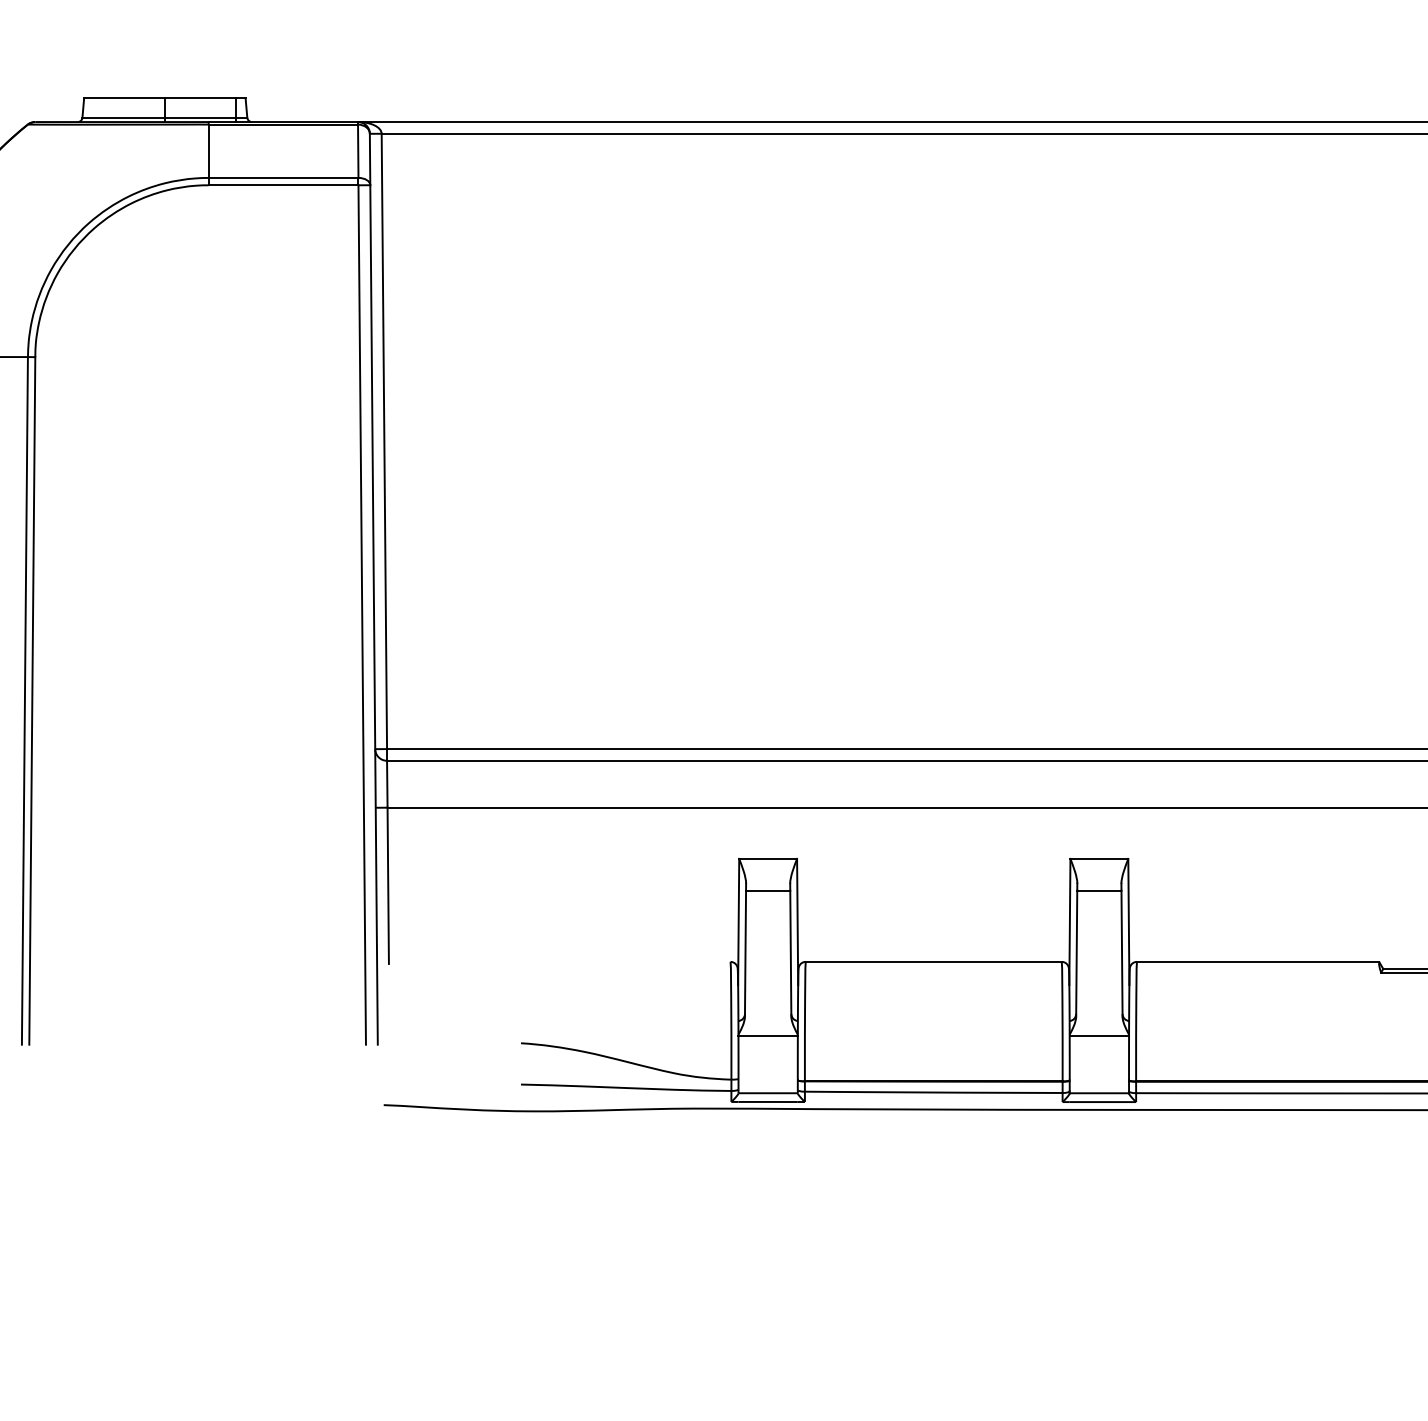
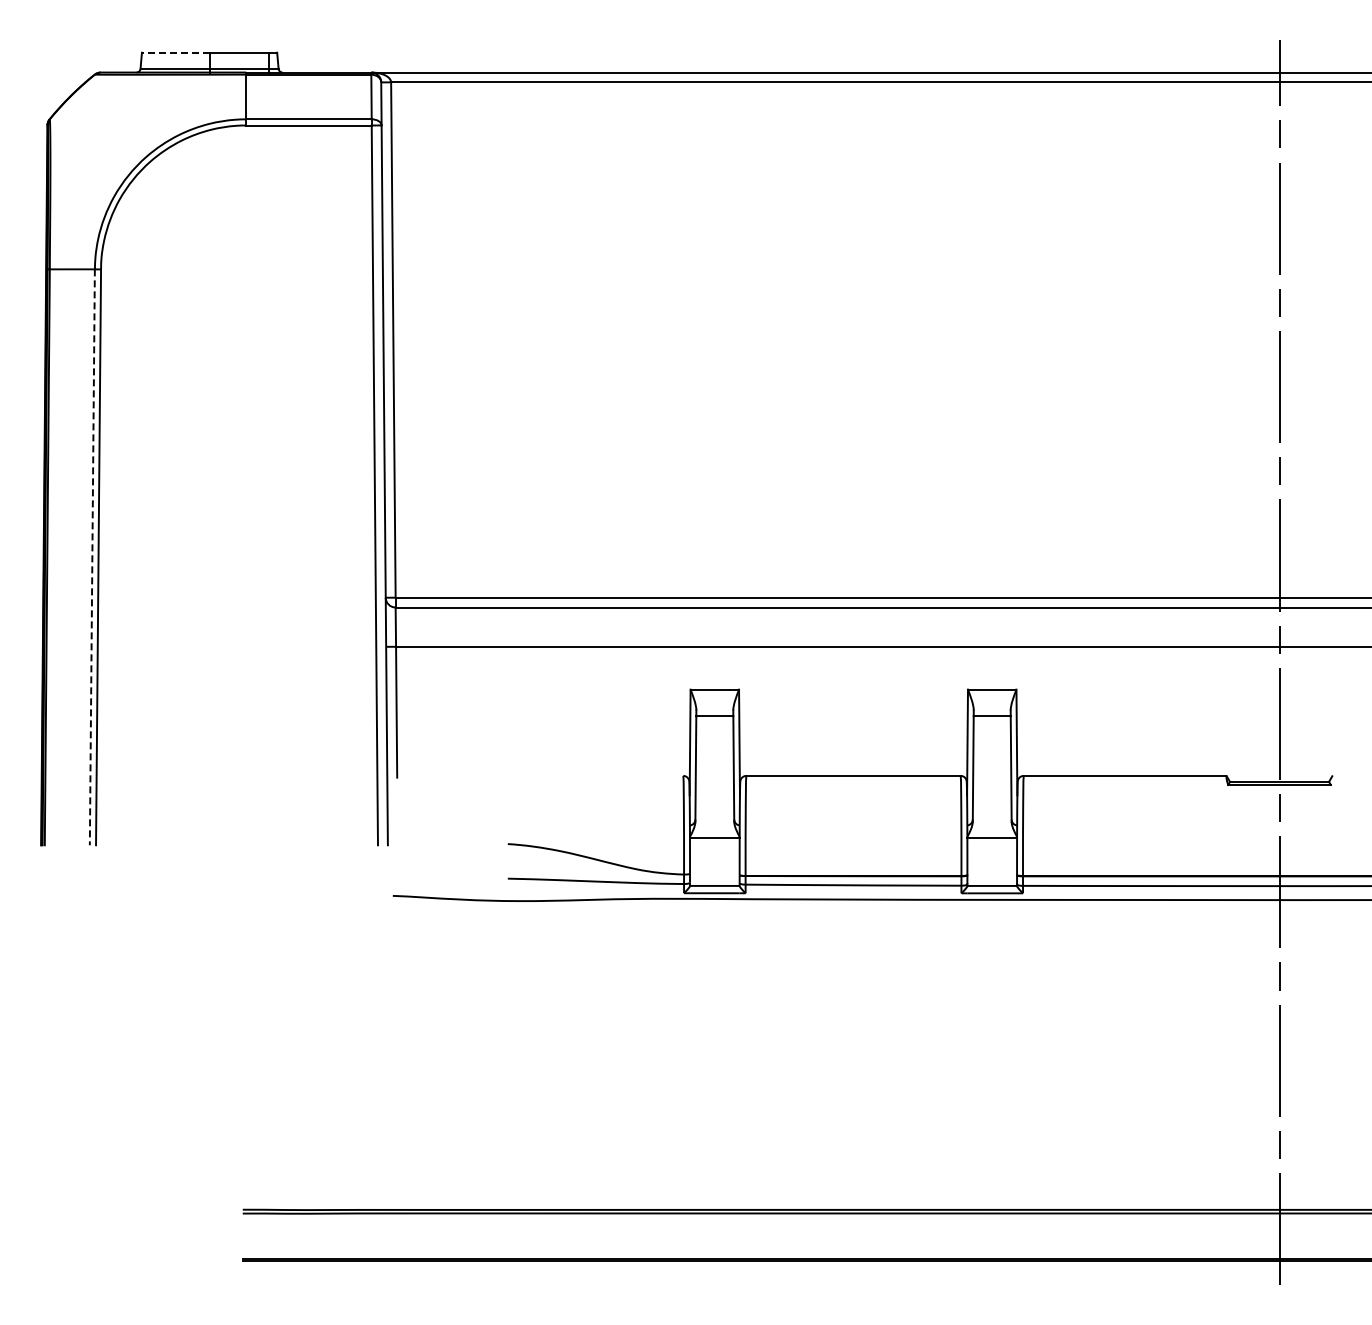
line: (124, 98) -> (175, 52), solid -> dashed
line: (25, 701) -> (92, 557), solid -> dashed

